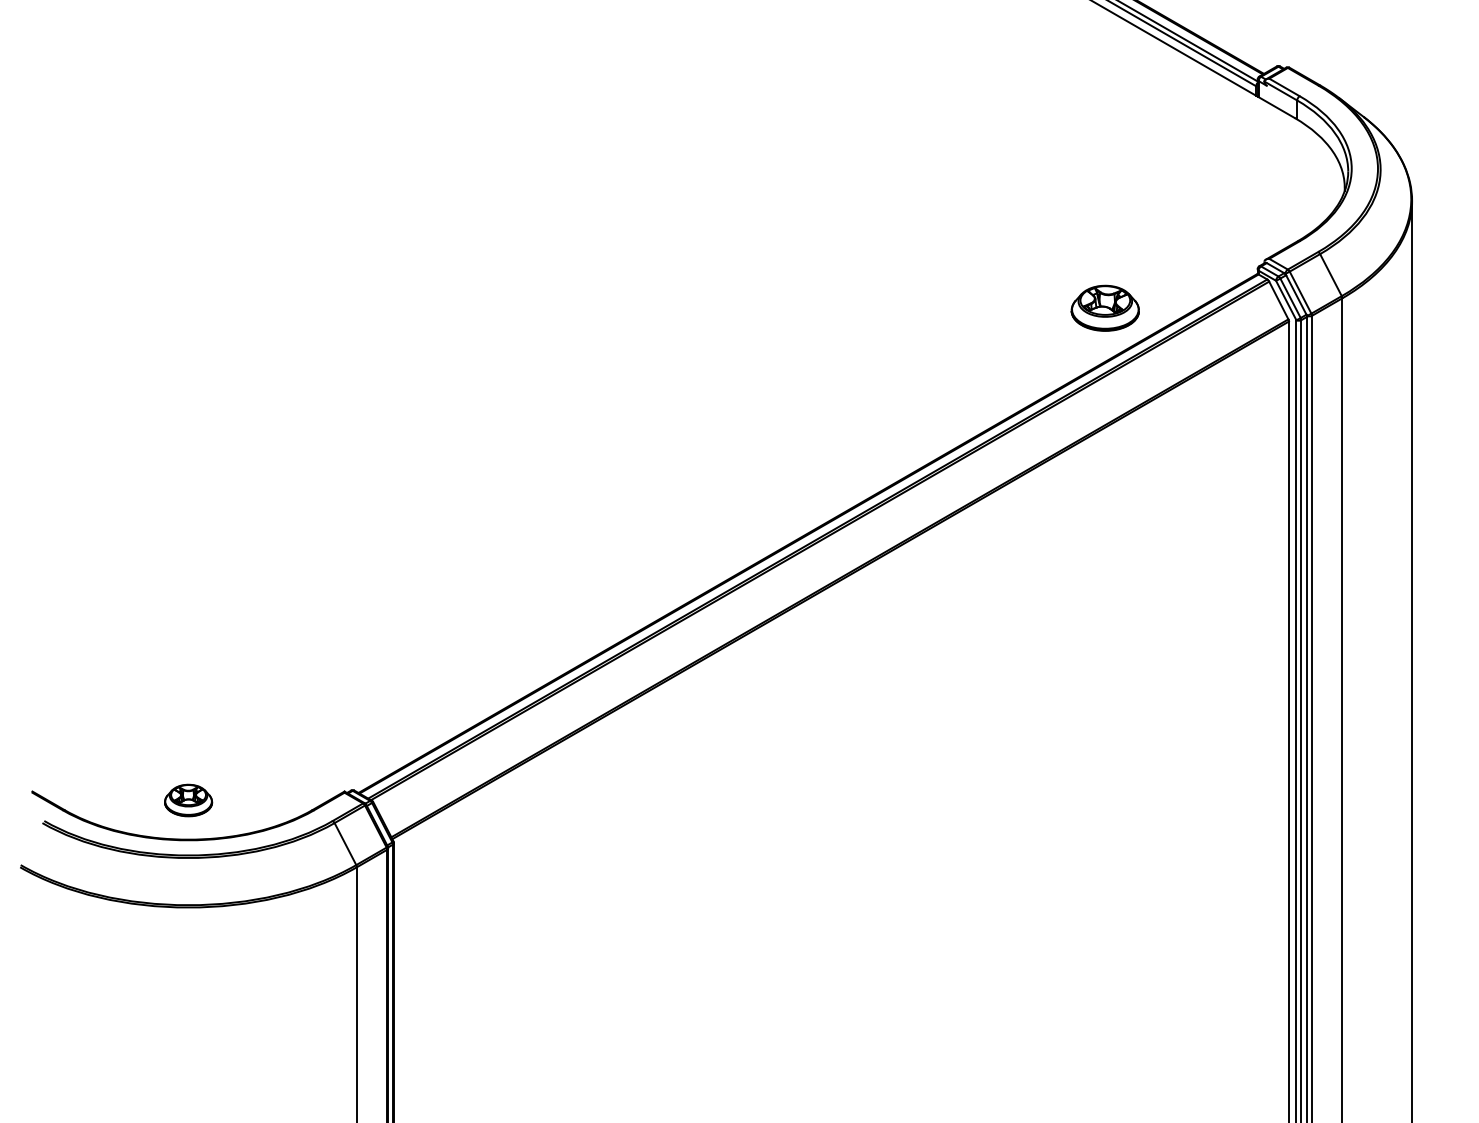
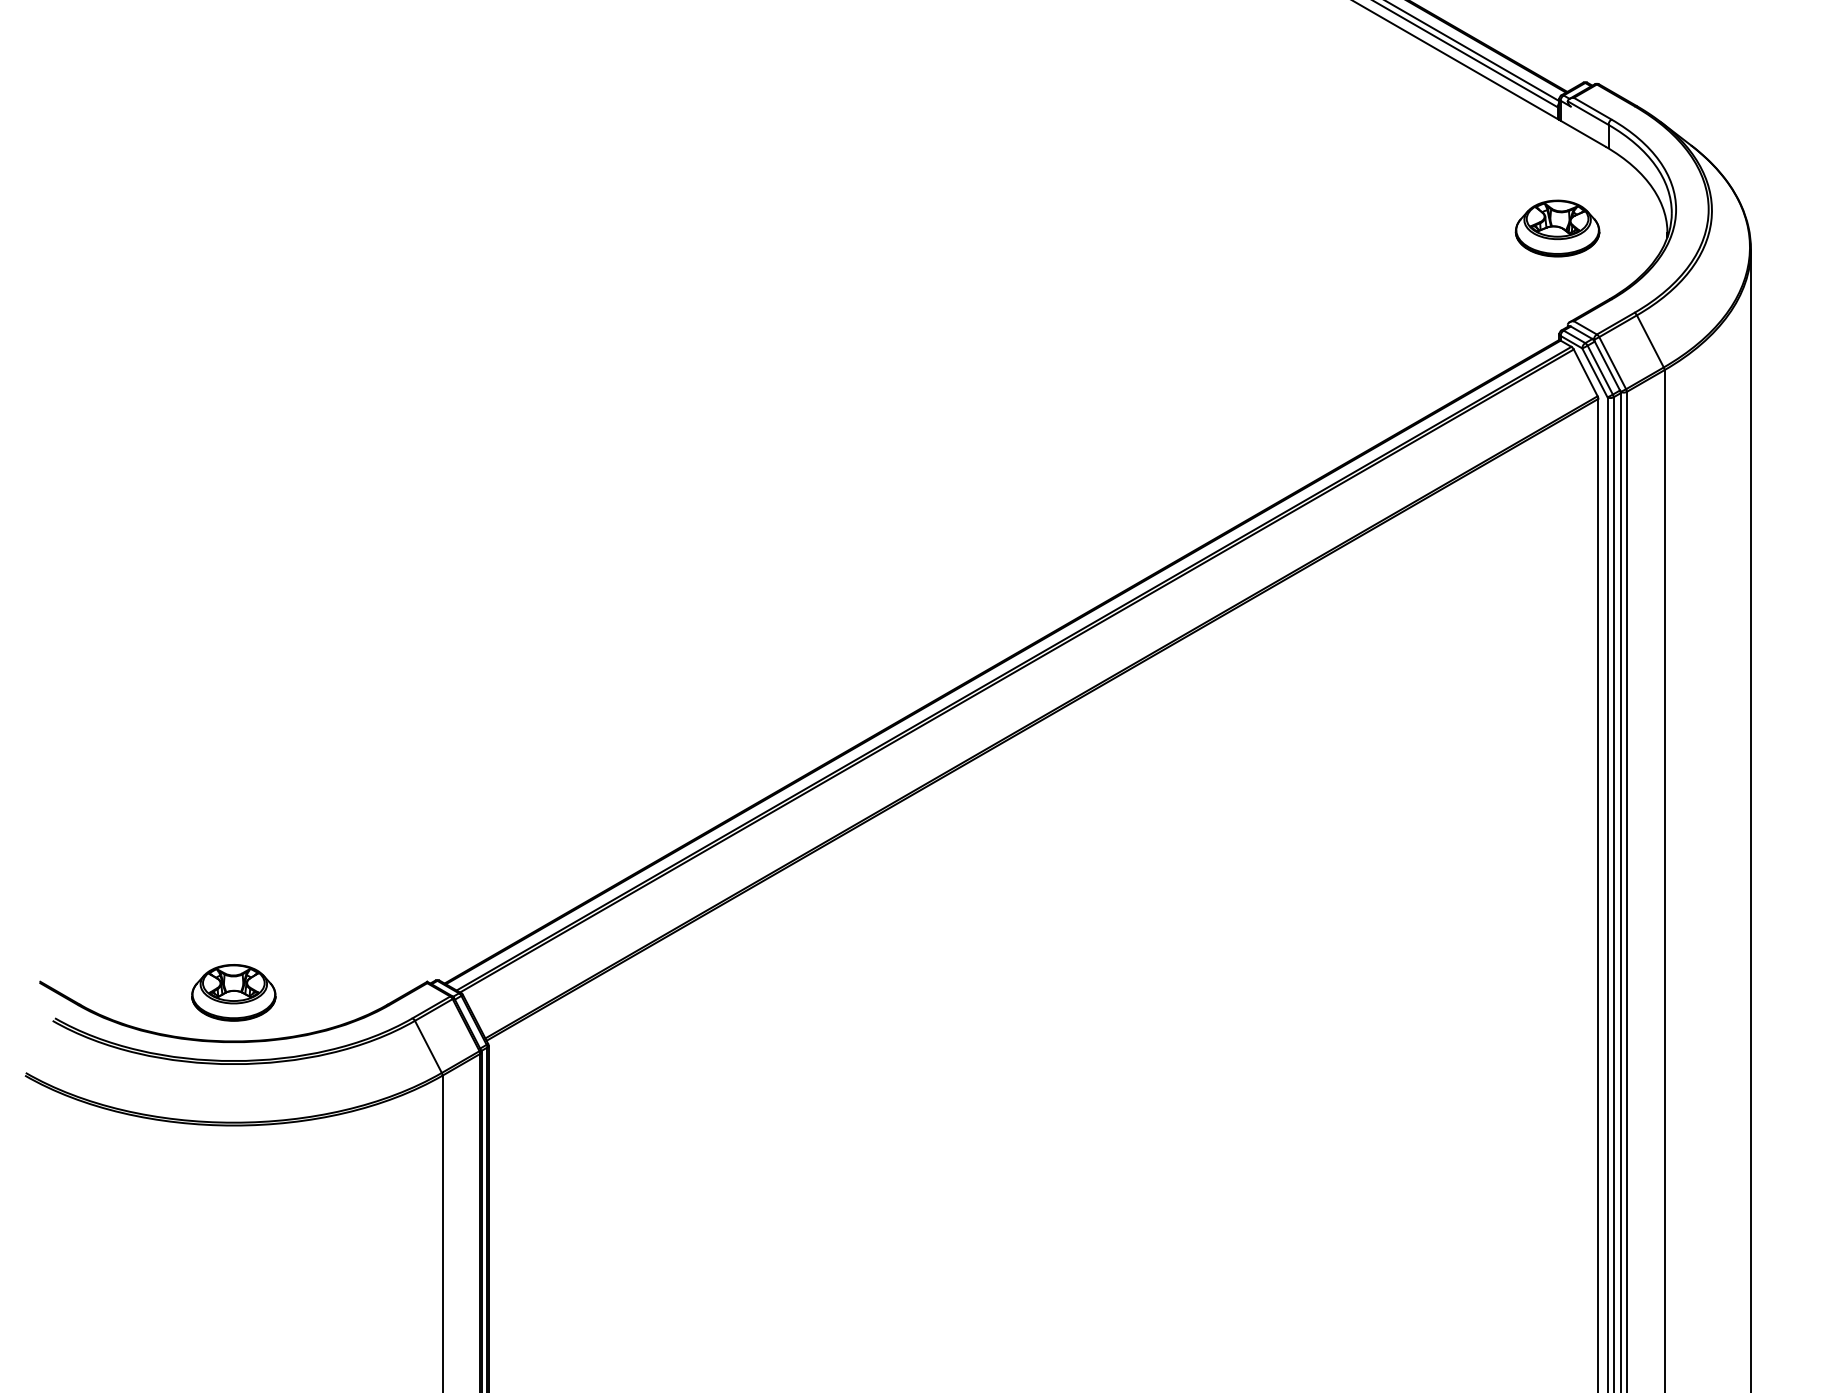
part: (1105, 308) -> (1557, 228), moved
part: (188, 800) -> (233, 992), size x1.43

